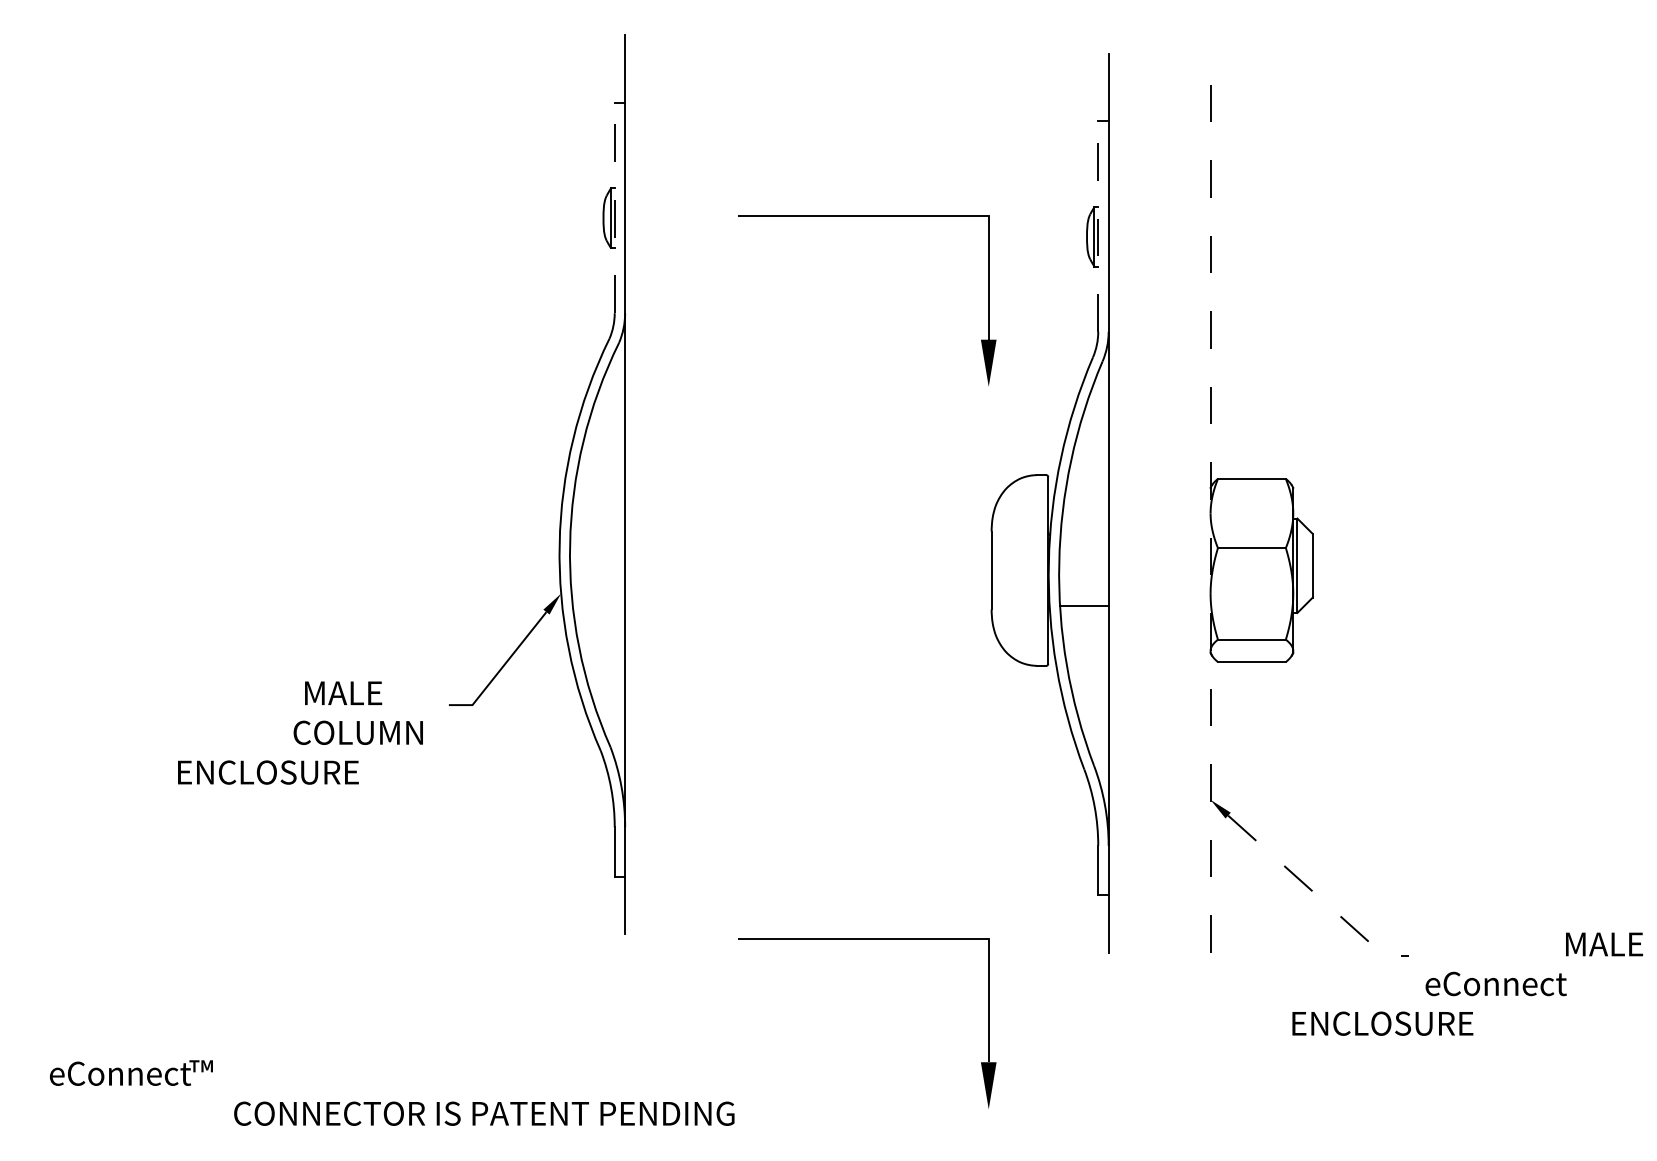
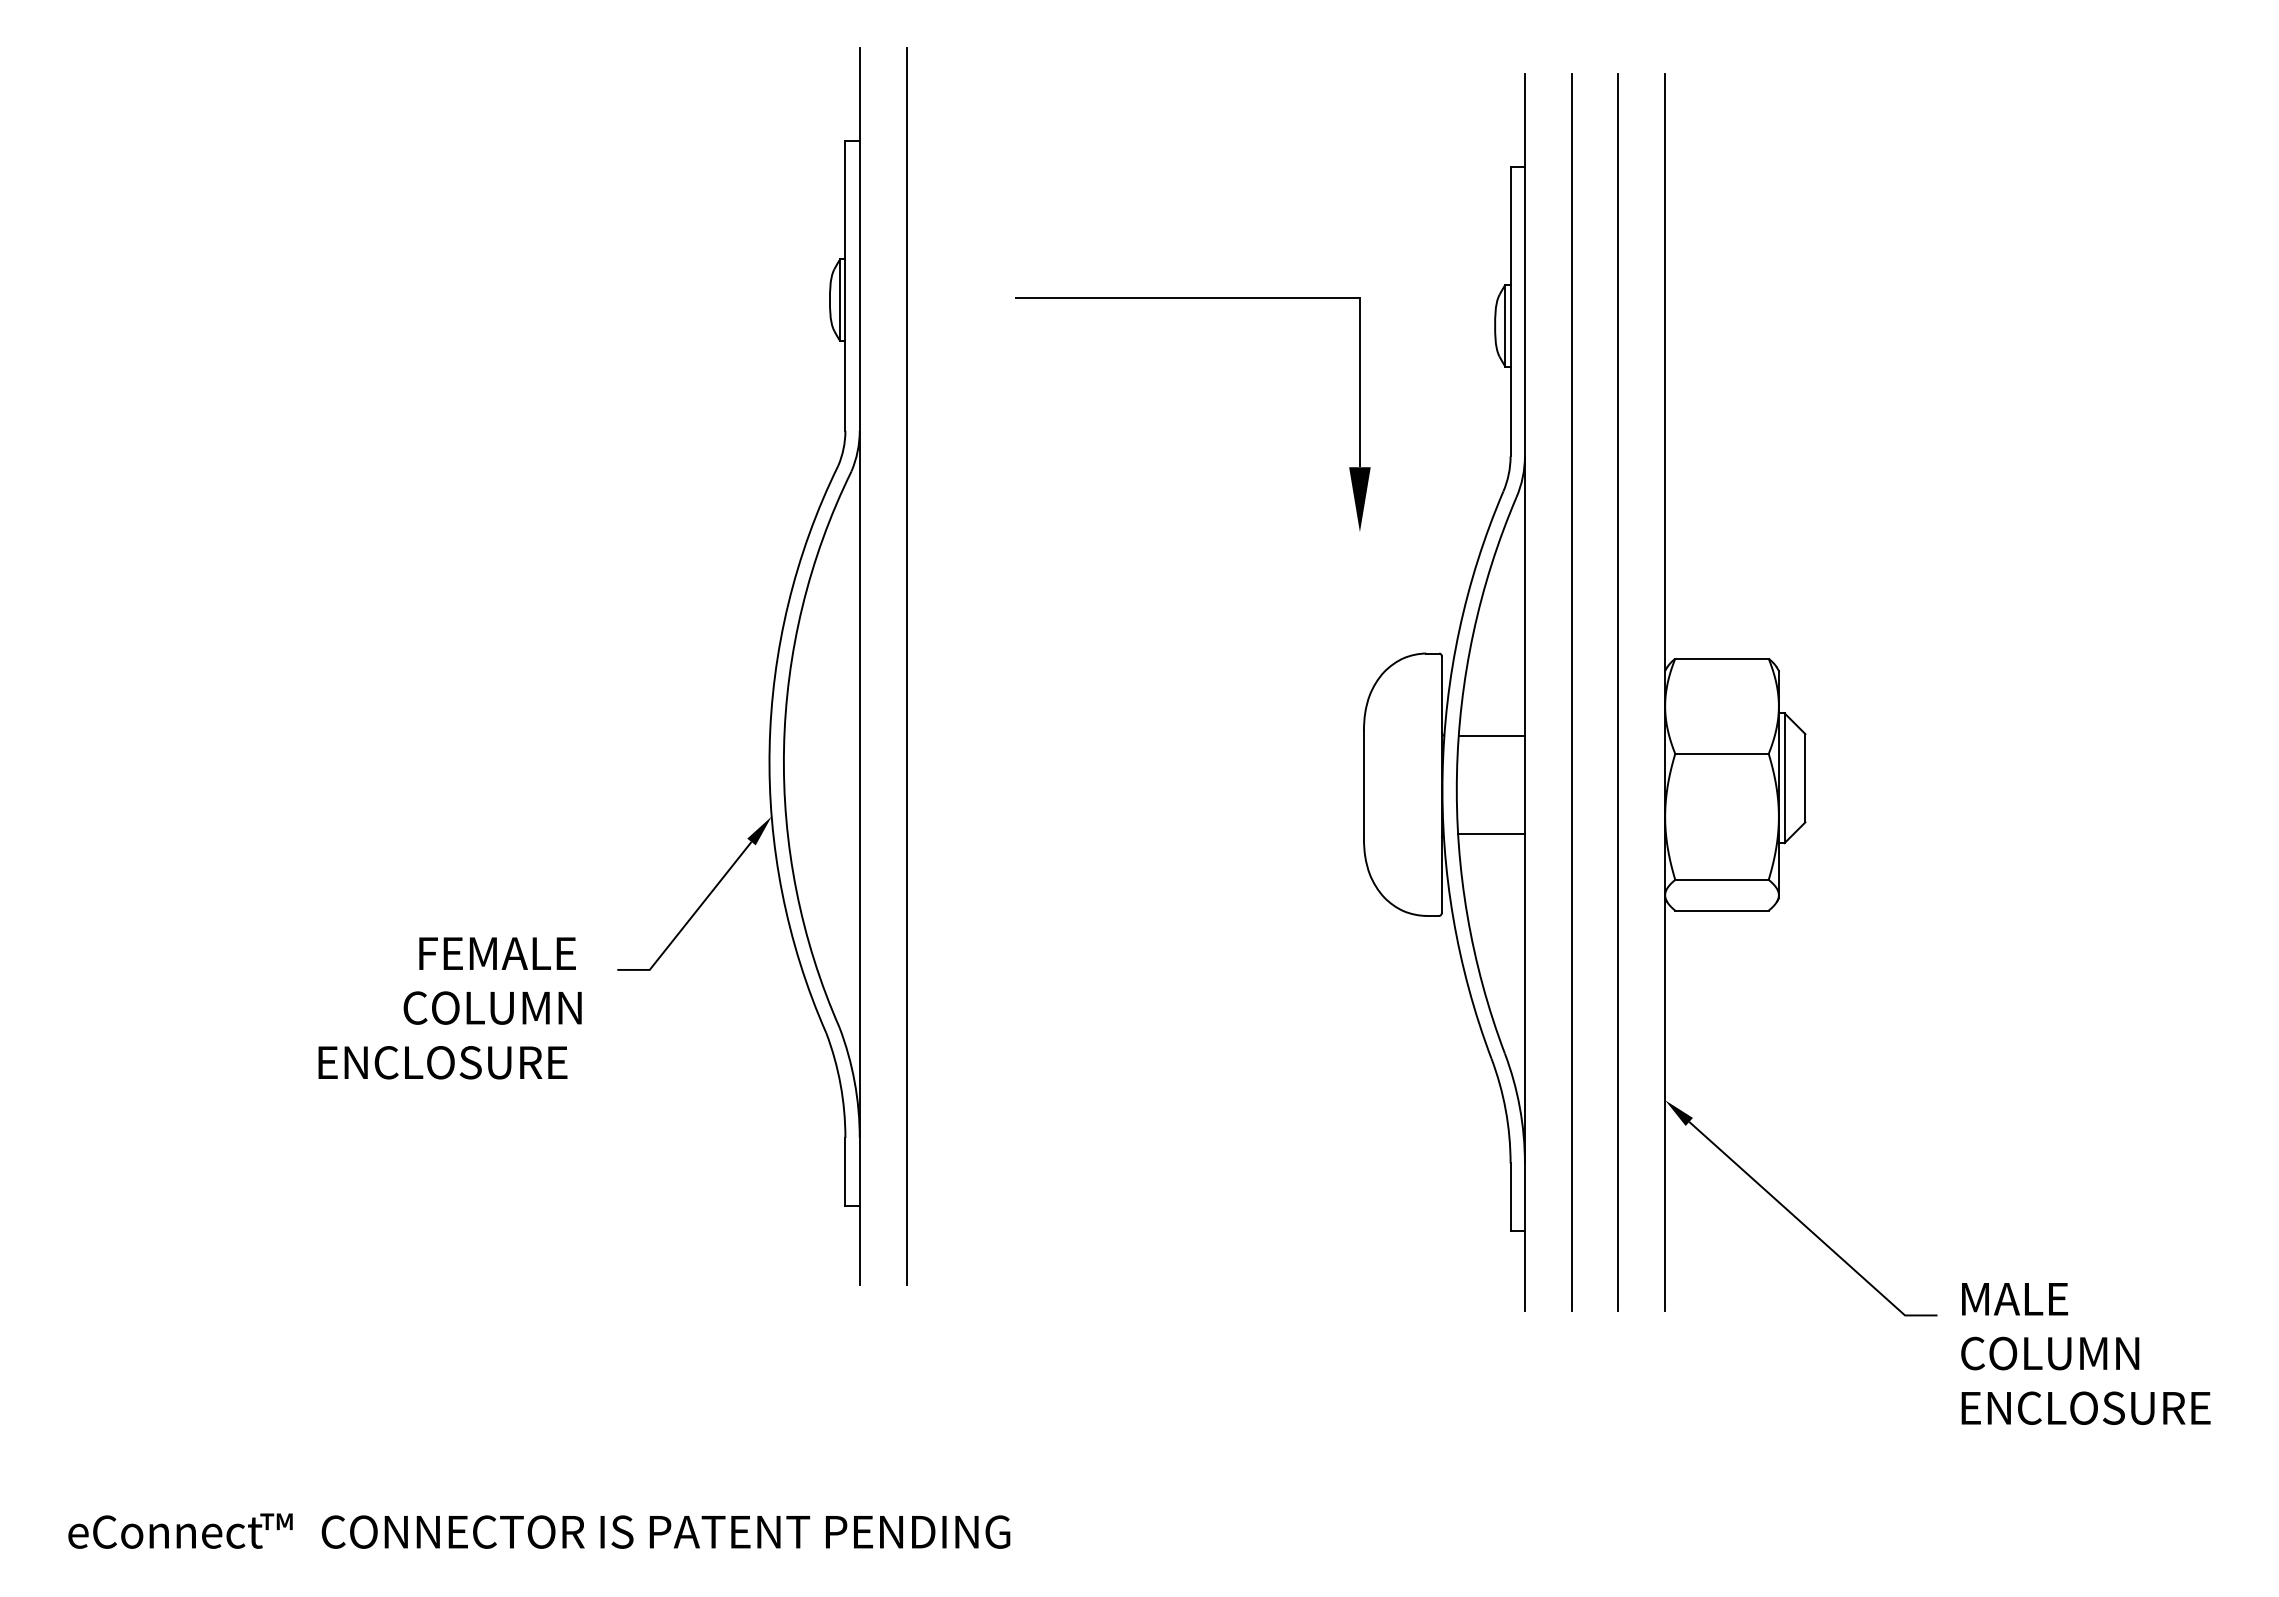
line: (614, 207) -> (845, 285), dashed -> solid
line: (1098, 226) -> (1510, 311), dashed -> solid
line: (659, 484) -> (906, 666), added
line: (1142, 502) -> (1571, 691), added
line: (1176, 502) -> (1618, 691), added
line: (1210, 503) -> (1665, 692), dashed -> solid
line: (1084, 534) -> (1491, 735), added
text: (362, 693) -> (498, 953), MALE -> FEMALE
text: (268, 772) -> (442, 1062), moved
line: (1315, 894) -> (1809, 1230), dashed -> solid
part: (867, 939) -> (1192, 1292), removed
text: (1604, 944) -> (2015, 1299), moved
text: (1496, 983) -> (2058, 1353), eConnect -> COLUMN
text: (1382, 1023) -> (2085, 1407), moved
text: (131, 1072) -> (180, 1530), moved

